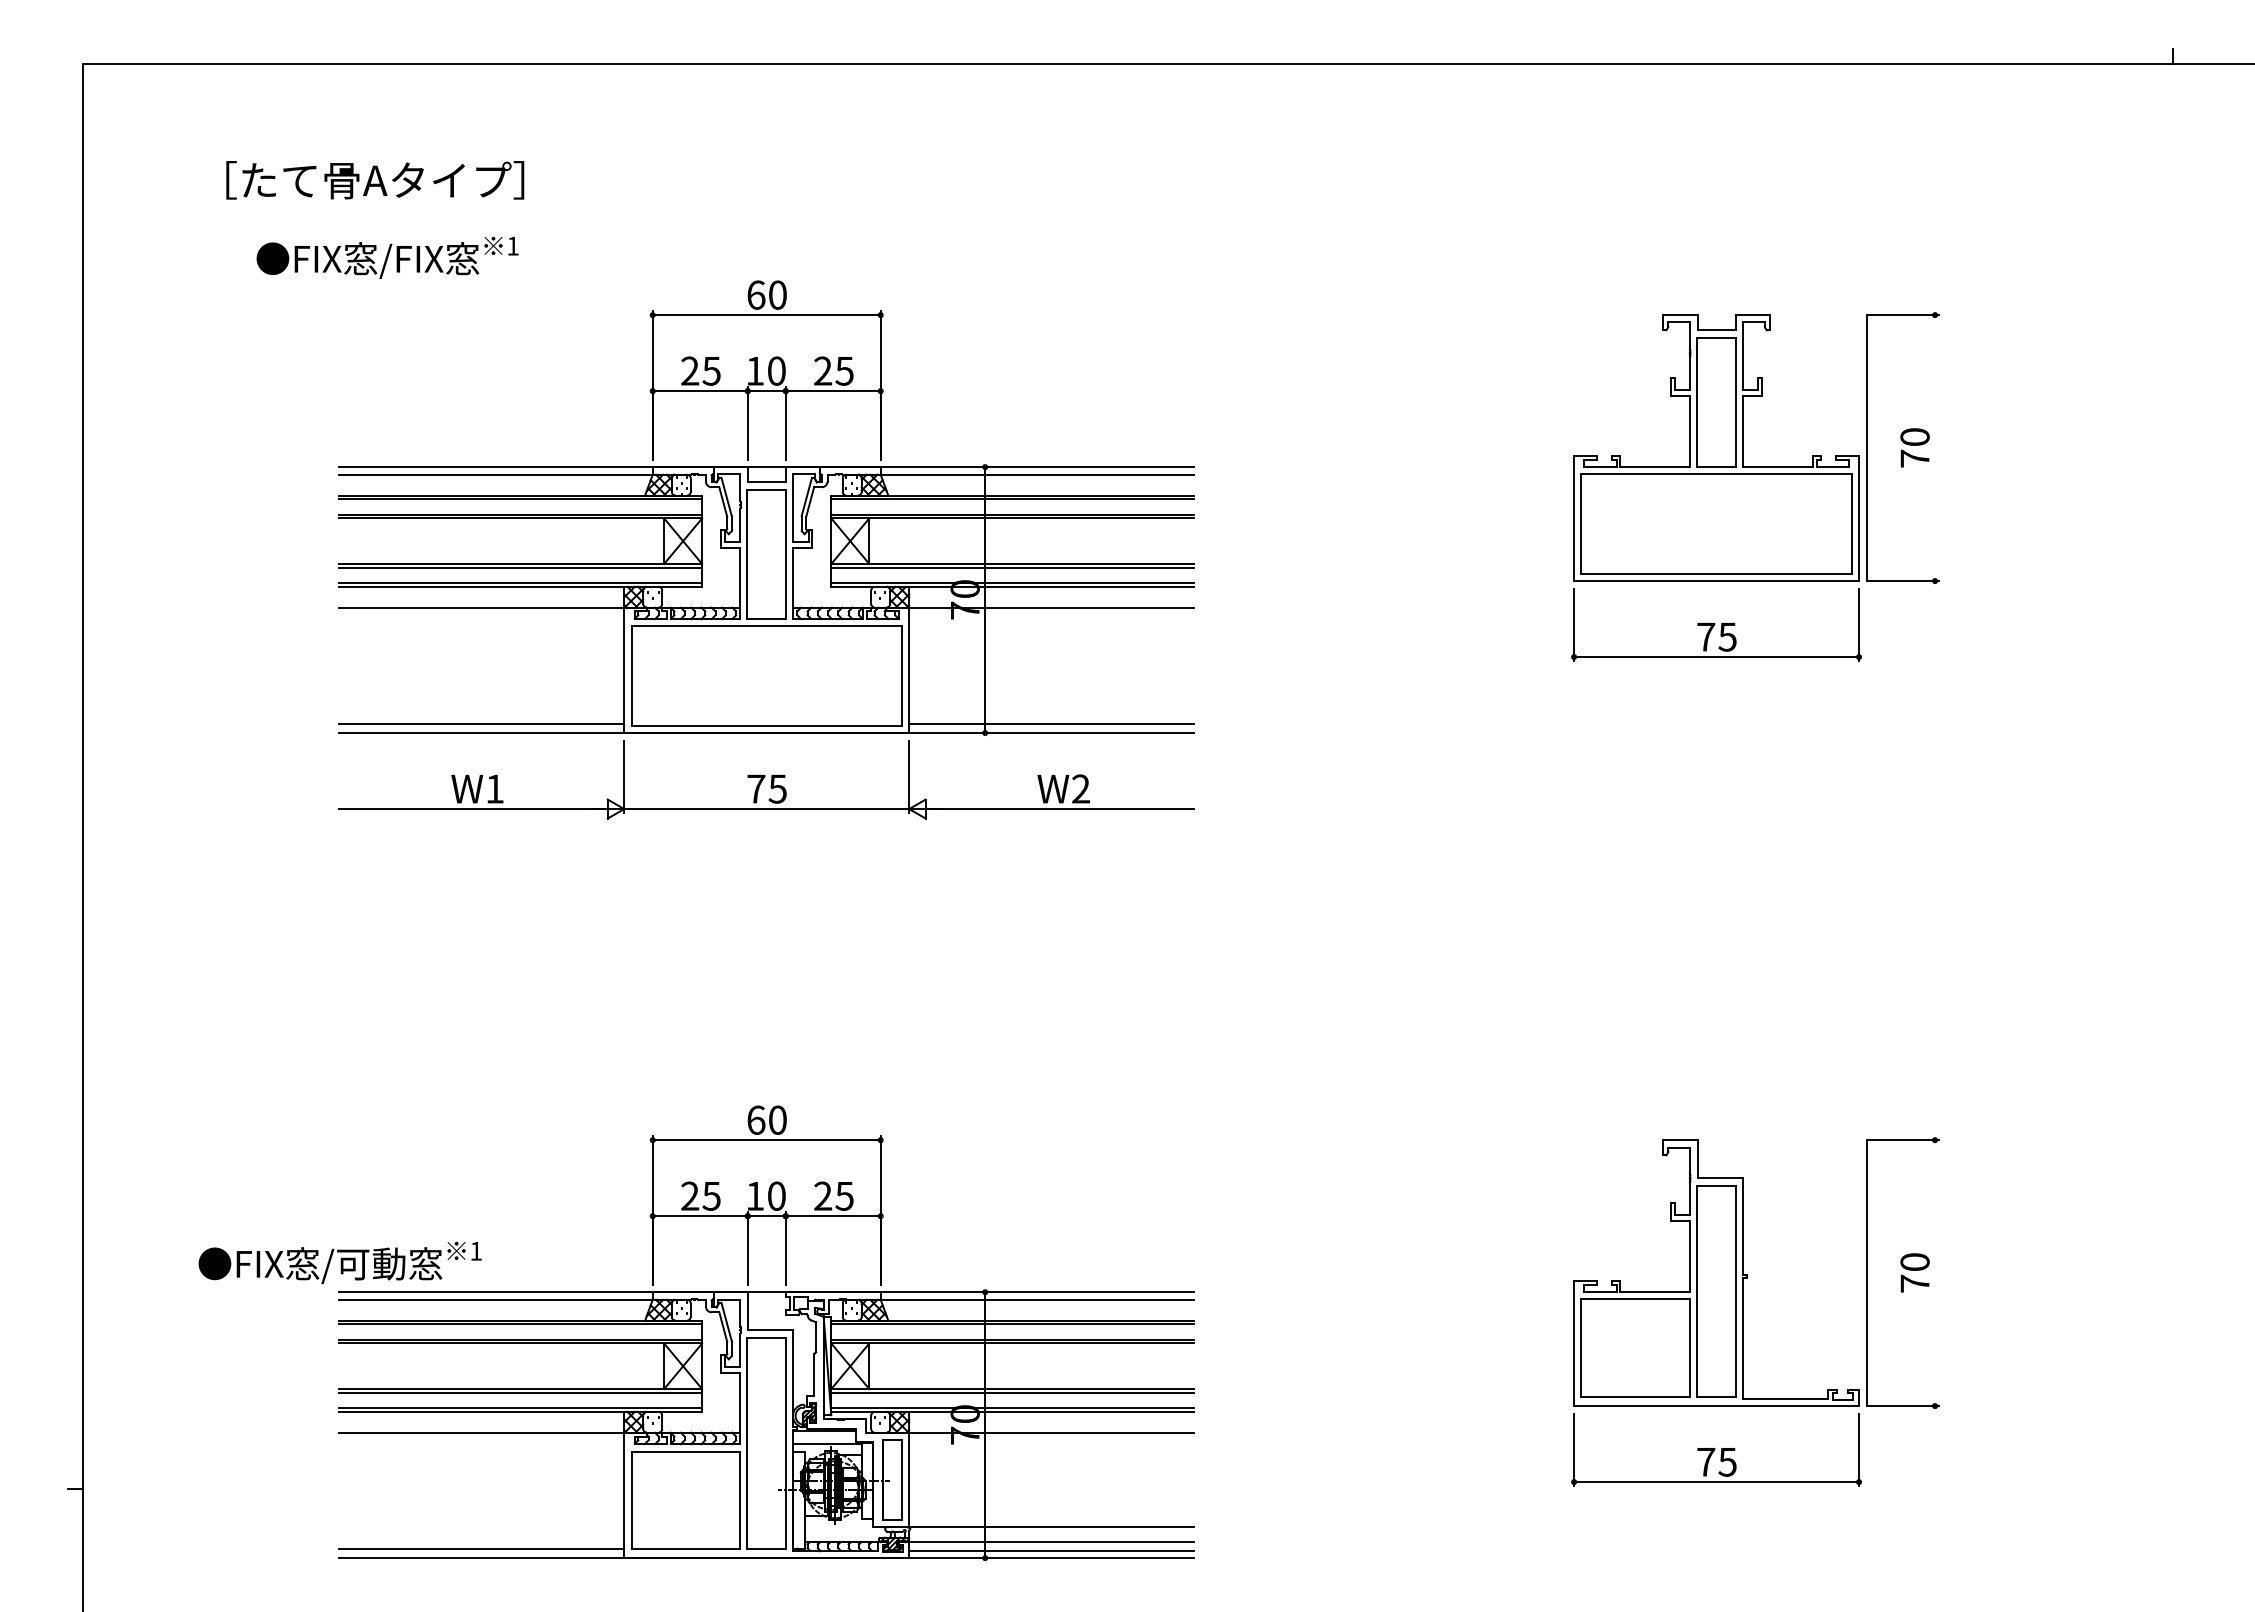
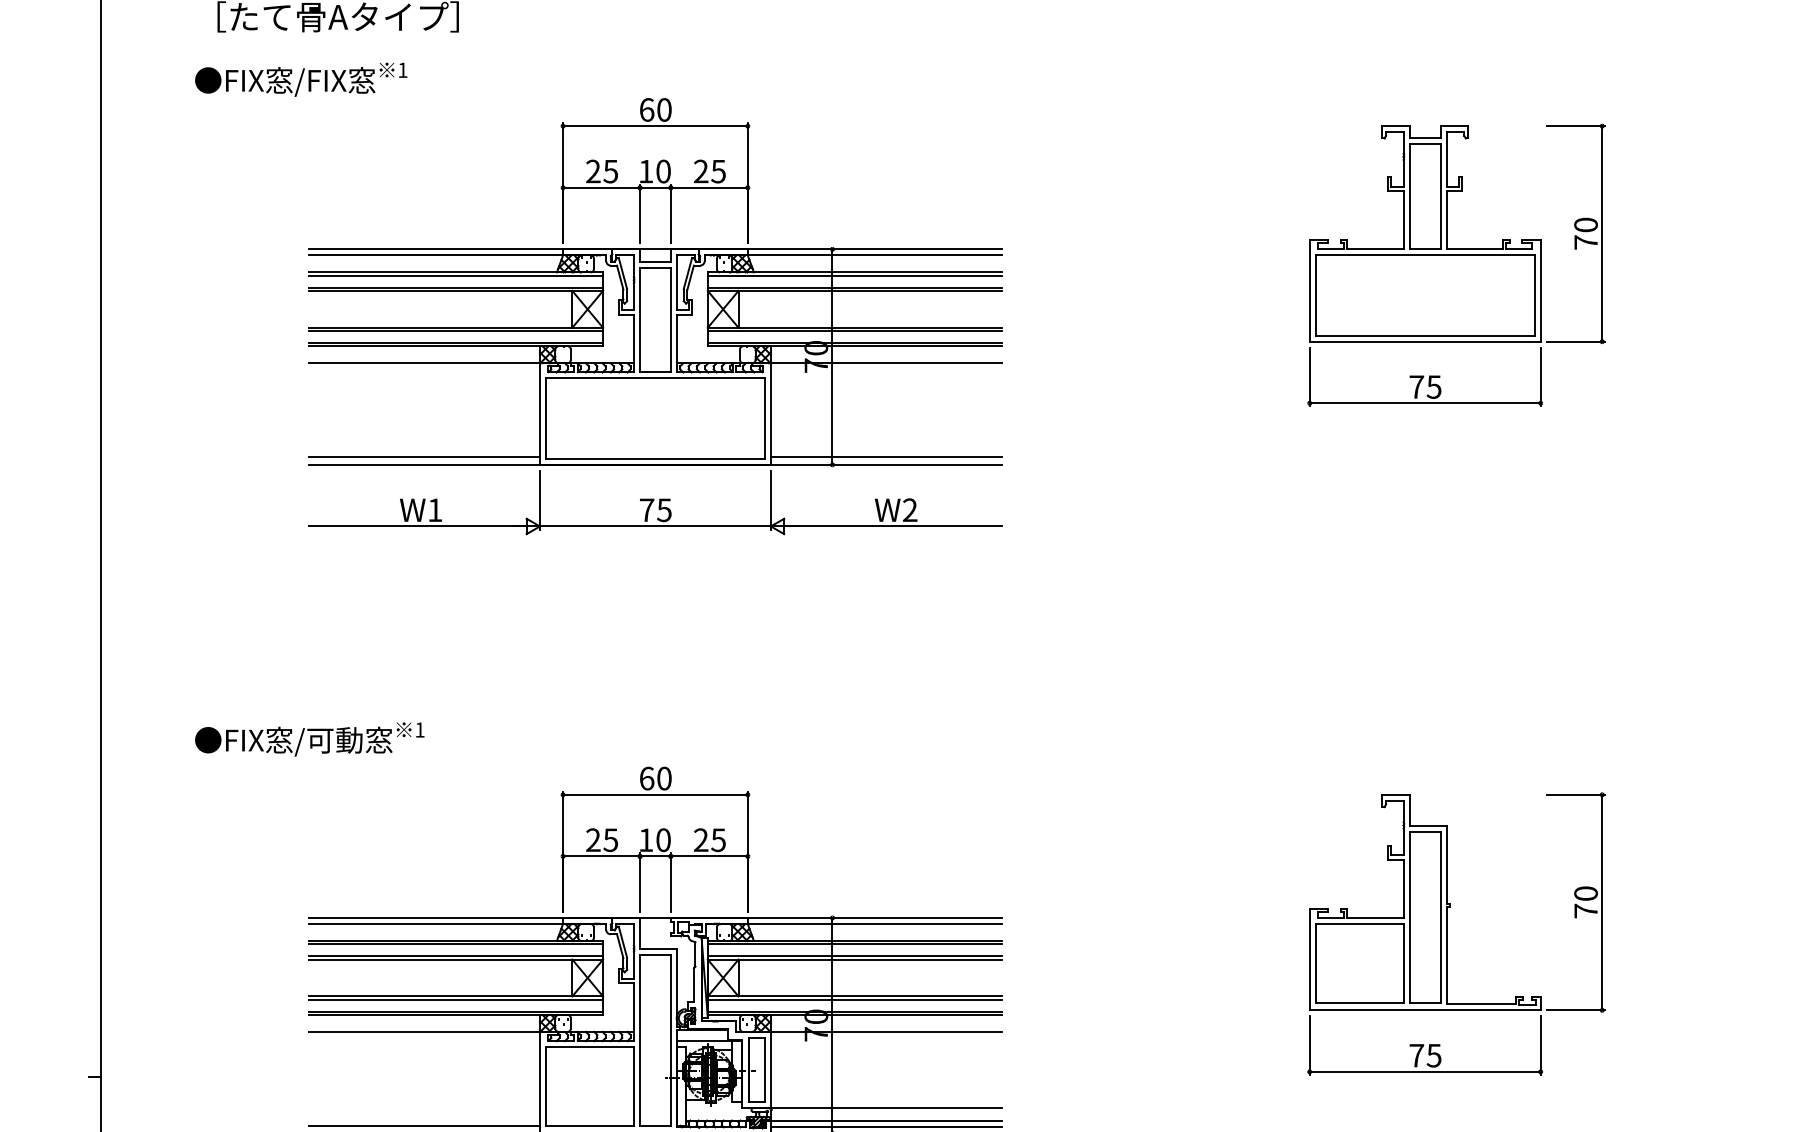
text: (387, 257) -> (301, 79), moved
line: (1867, 448) -> (1602, 234), moved
text: (339, 1262) -> (309, 739), moved
line: (1867, 1273) -> (1602, 902), moved

